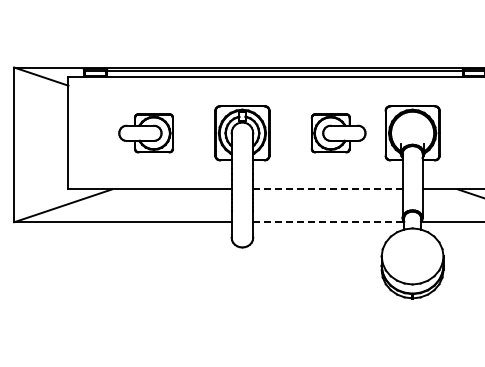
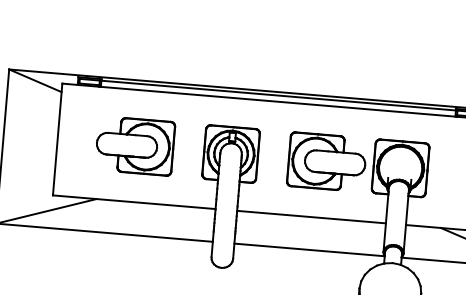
part: (145, 133) -> (134, 146), size x1.43
part: (338, 133) -> (326, 162), size x1.43
line: (327, 189) -> (311, 217), dashed -> solid
line: (329, 222) -> (310, 250), dashed -> solid

